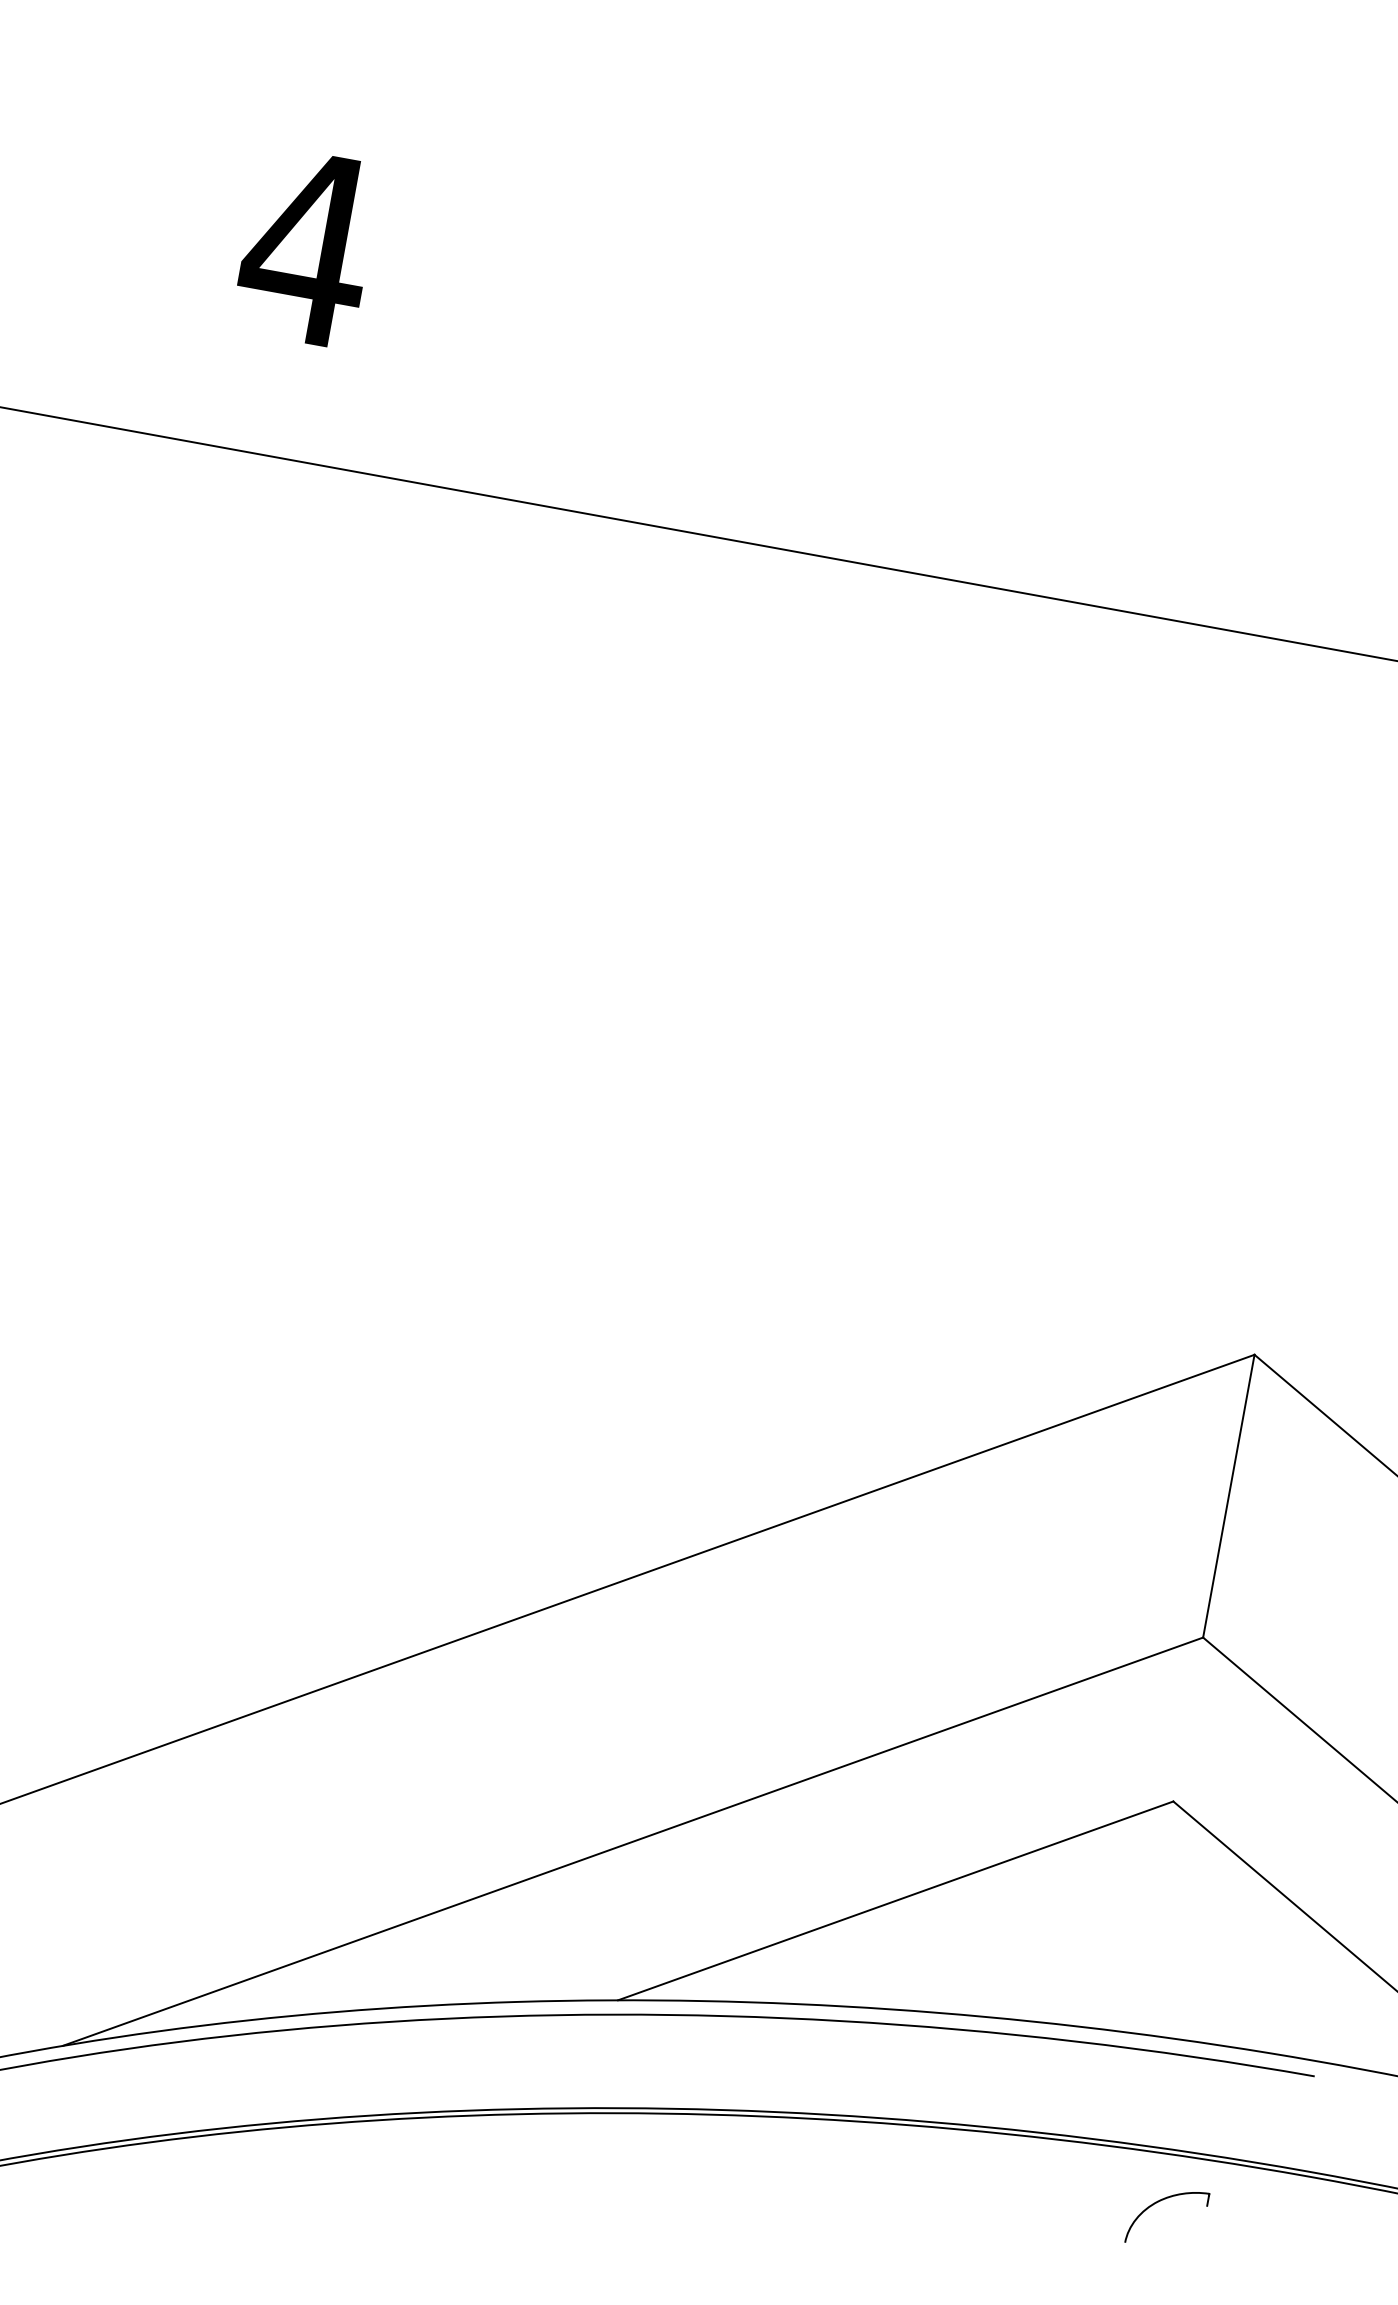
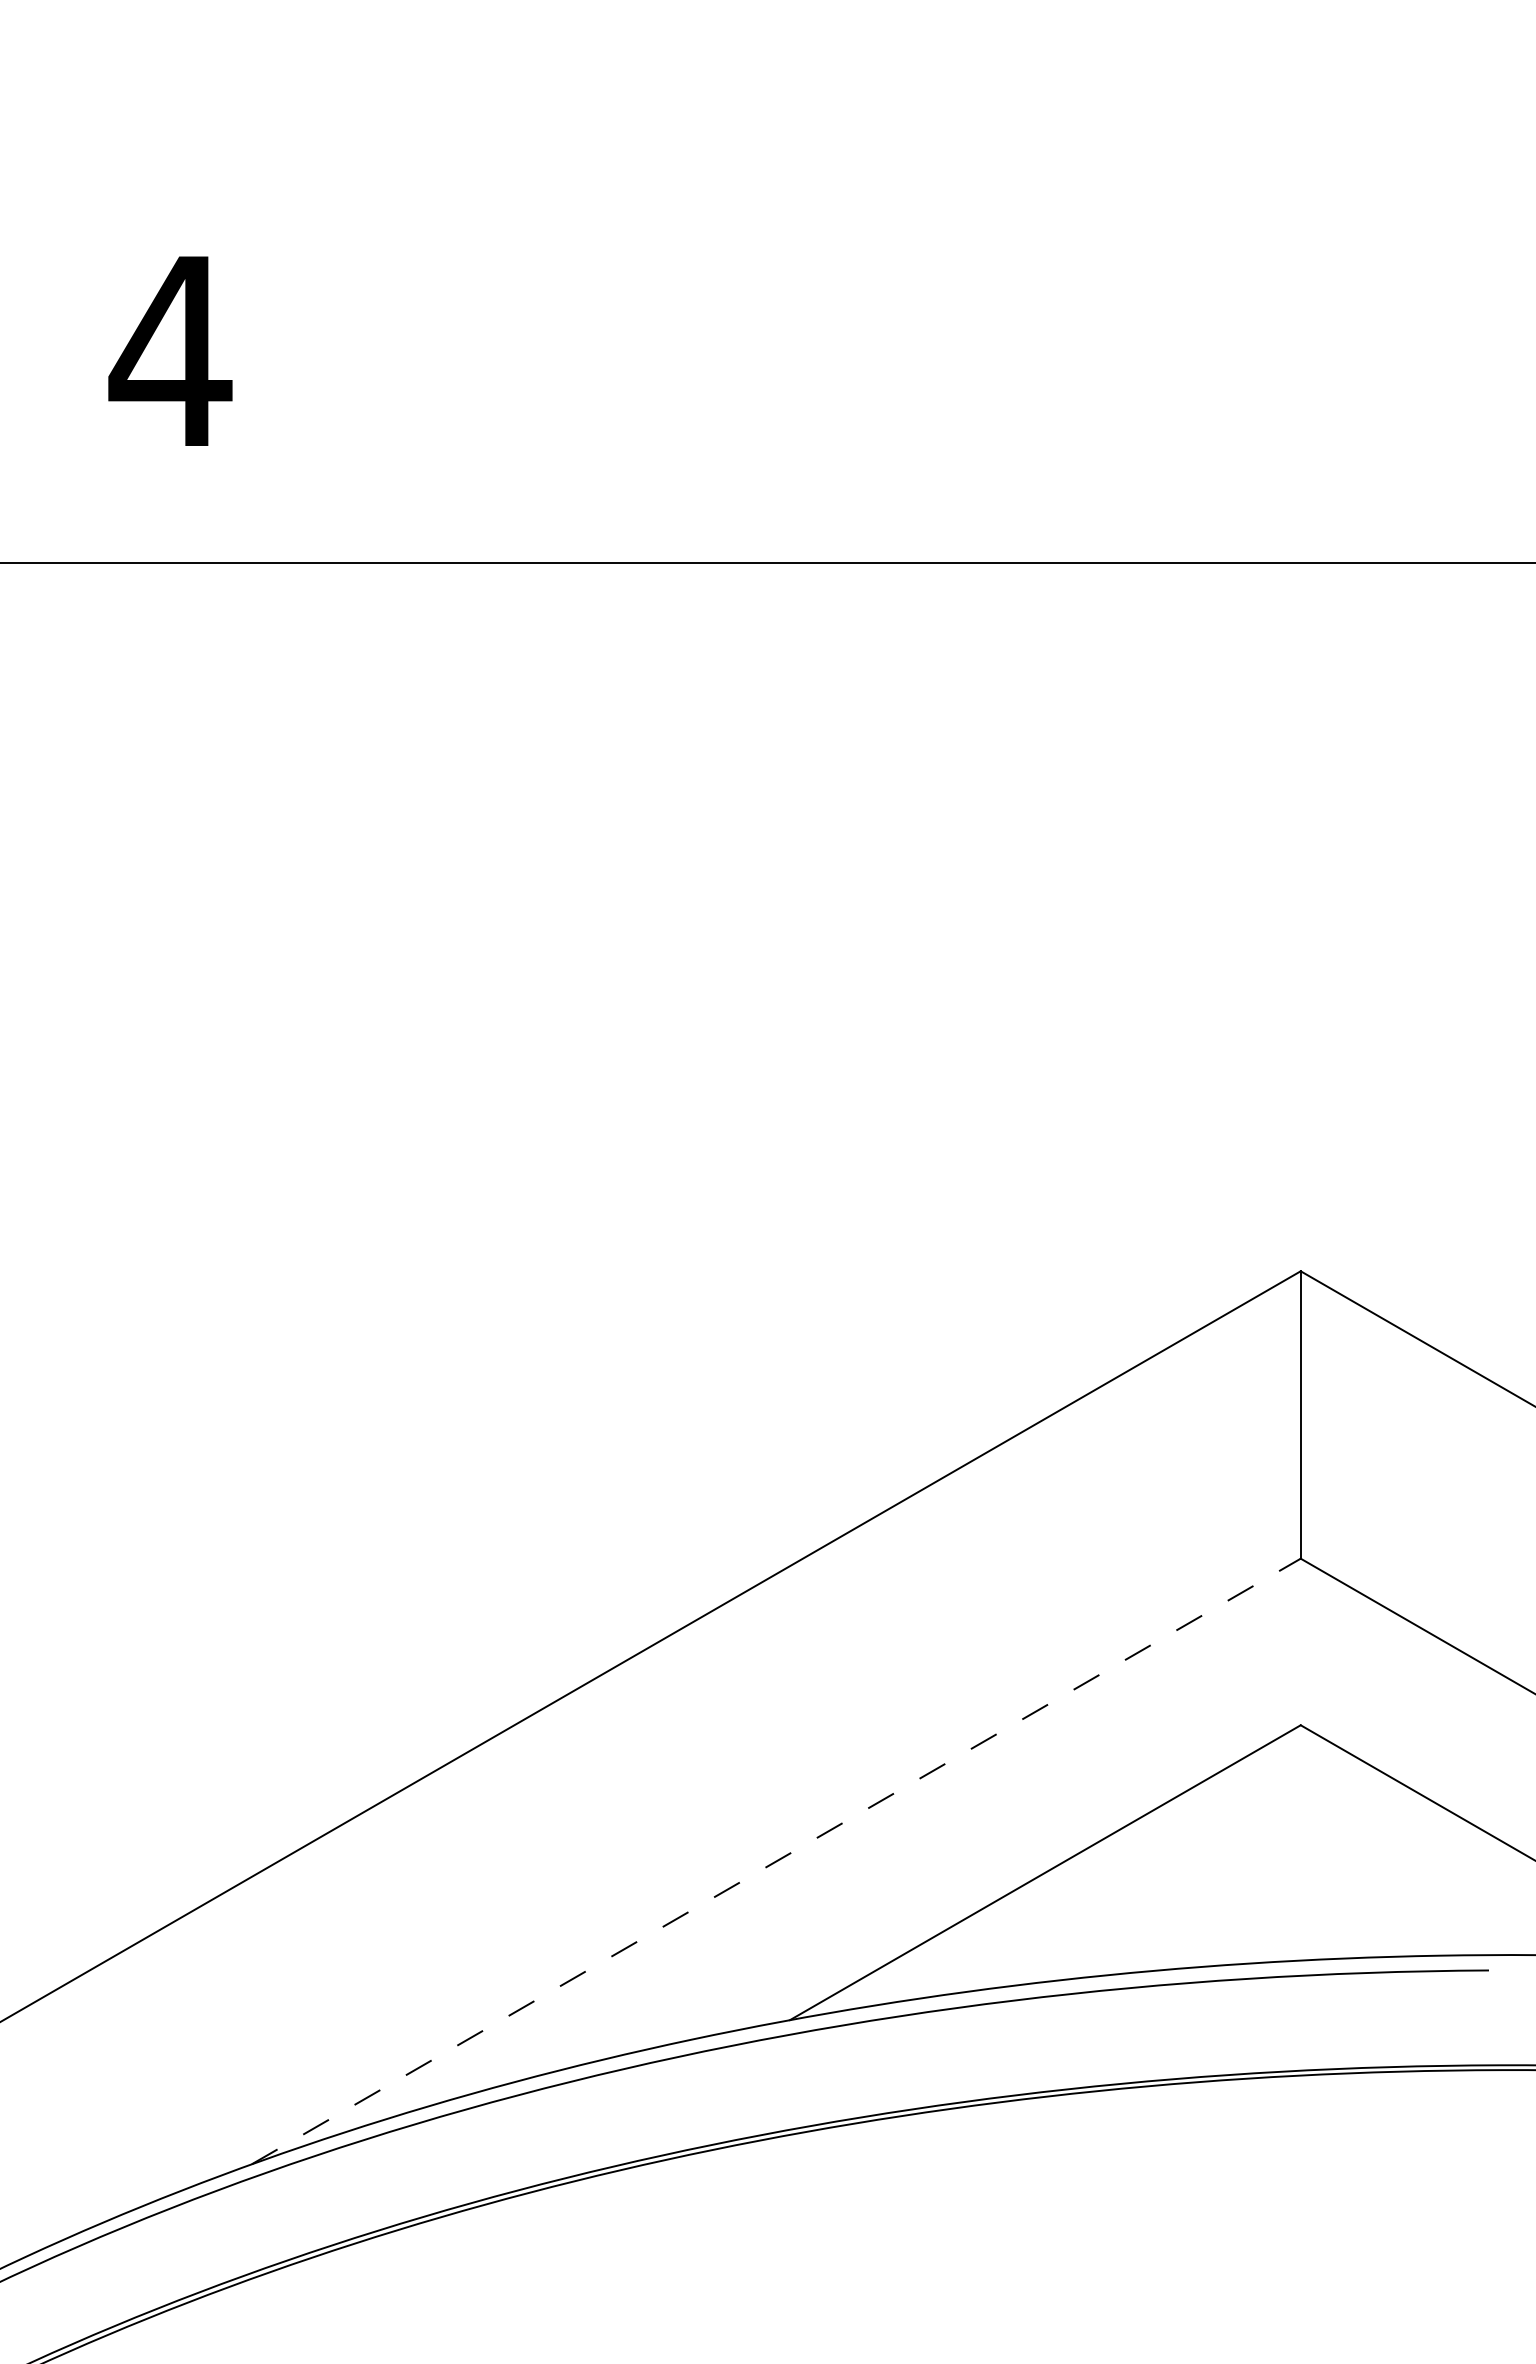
line: (633, 1841) -> (776, 1861), solid -> dashed
part: (1160, 2201) -> (1359, 2121), removed

